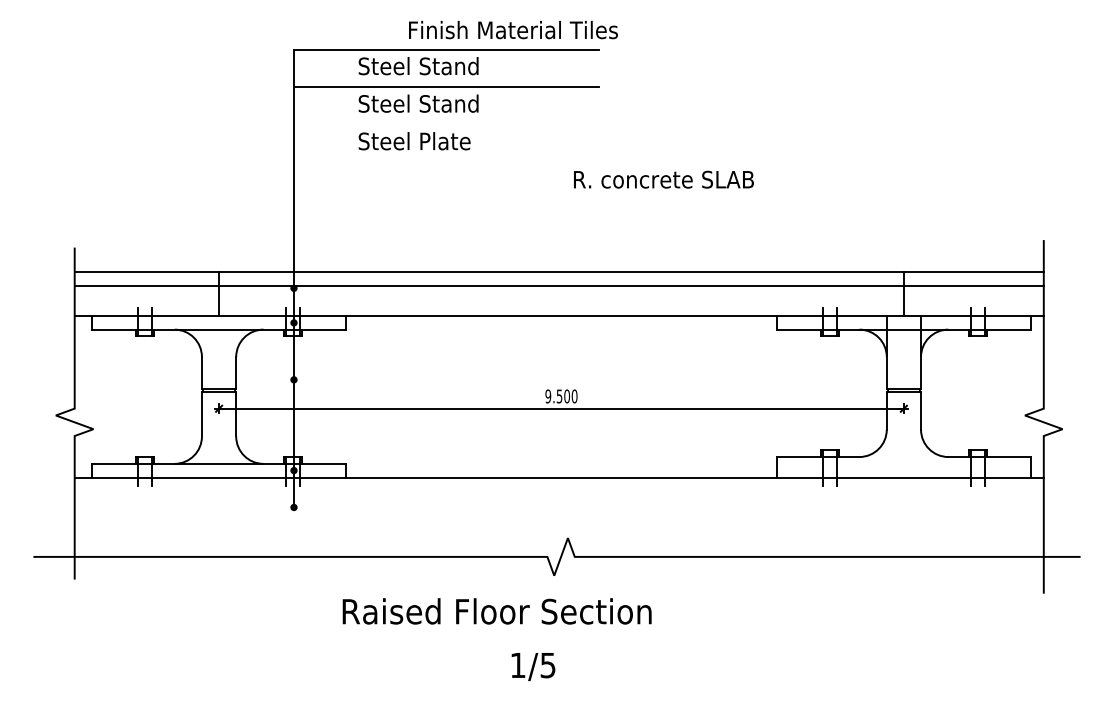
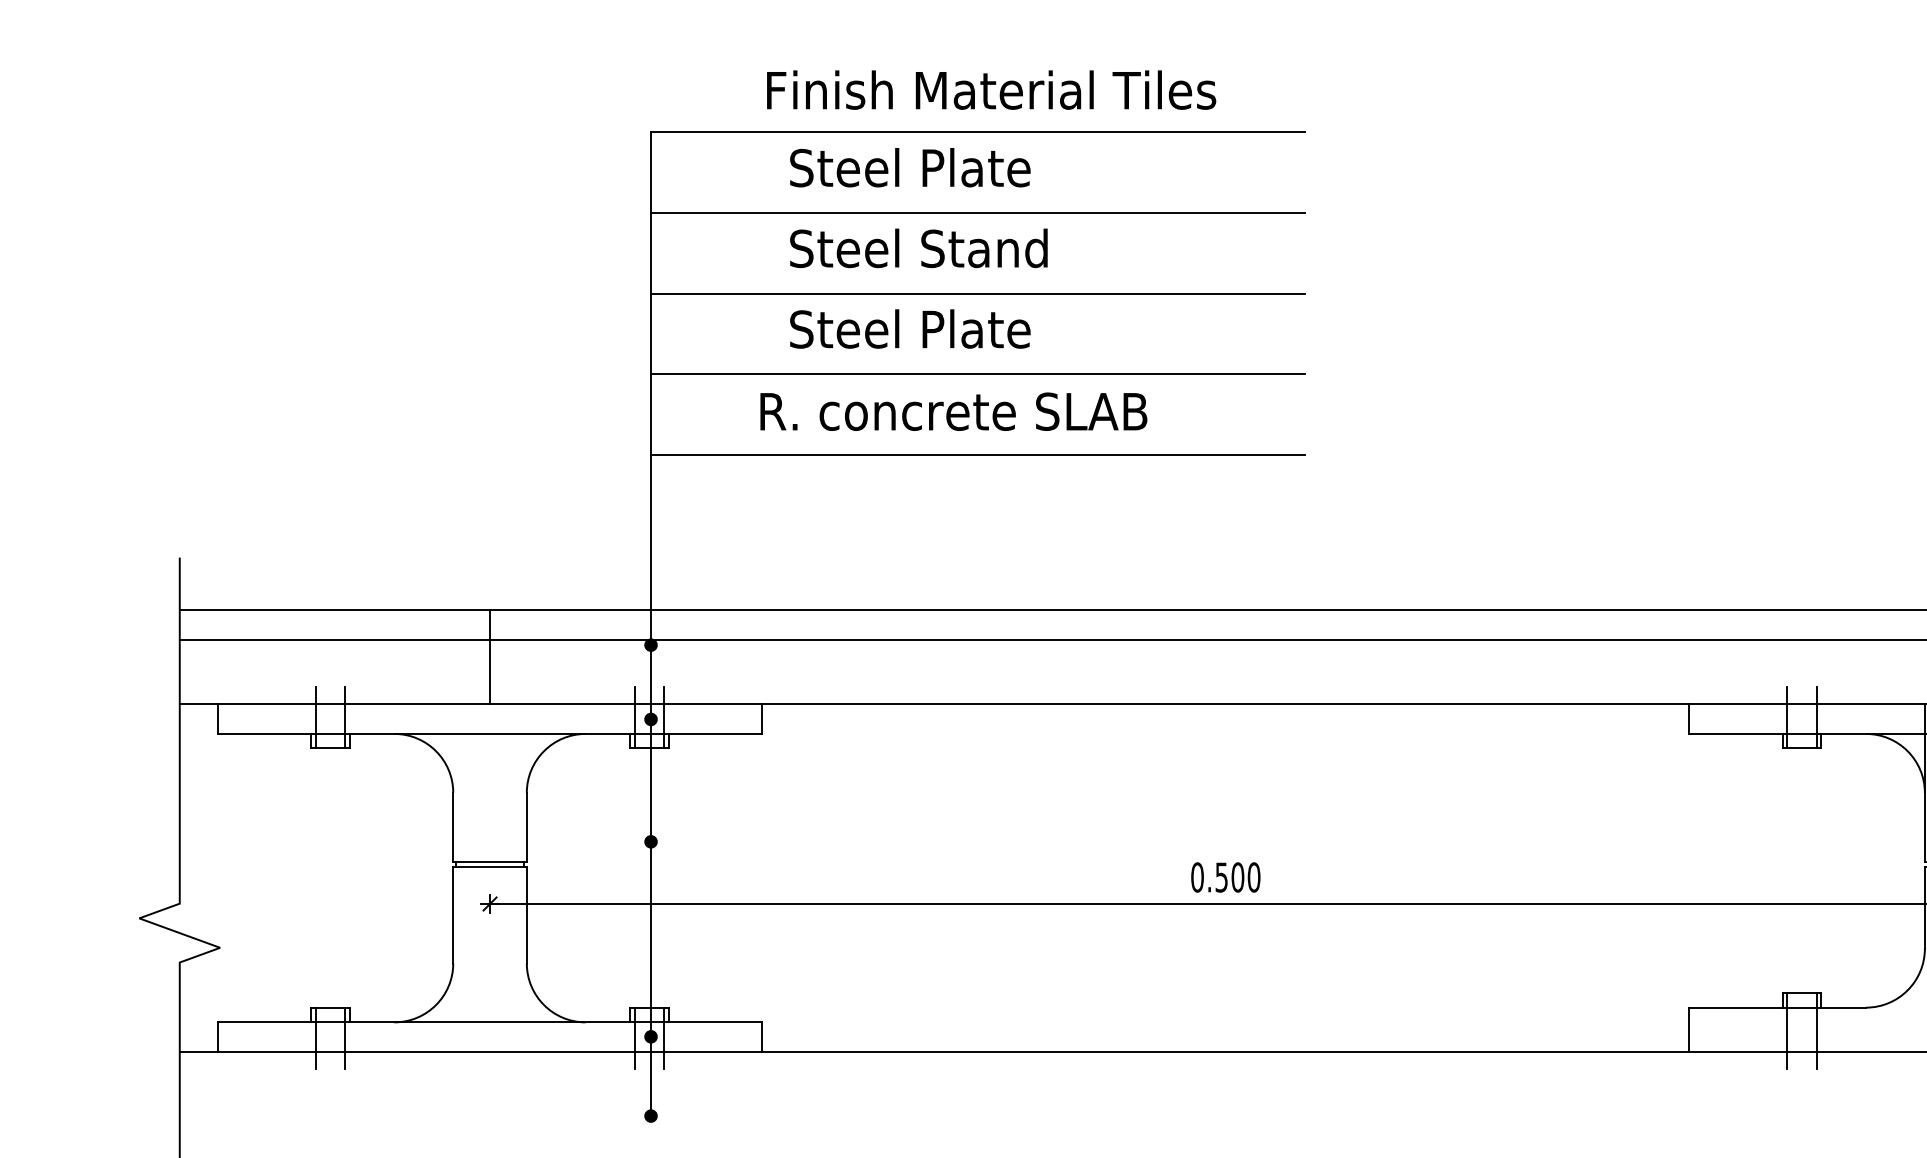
text: (513, 29) -> (991, 88), moved
text: (448, 66) -> (983, 168), Steel Stand -> Steel Plate
line: (446, 124) -> (978, 293), added
line: (446, 162) -> (978, 374), added
text: (663, 179) -> (952, 411), moved
line: (446, 199) -> (978, 454), added
text: (548, 396) -> (1197, 877), 9.500 -> 0.500

